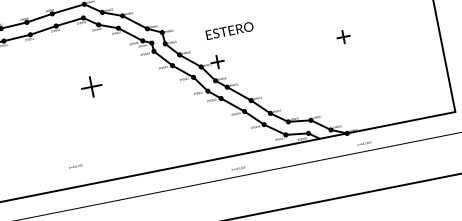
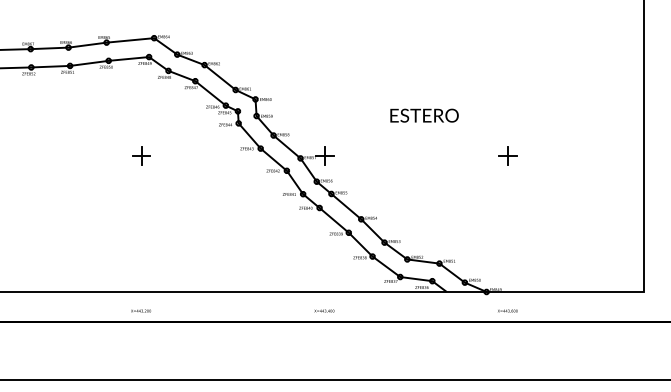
text: (229, 30) -> (424, 115), moved
part: (91, 86) -> (141, 155), size x0.62
text: (75, 166) -> (140, 310), moved

